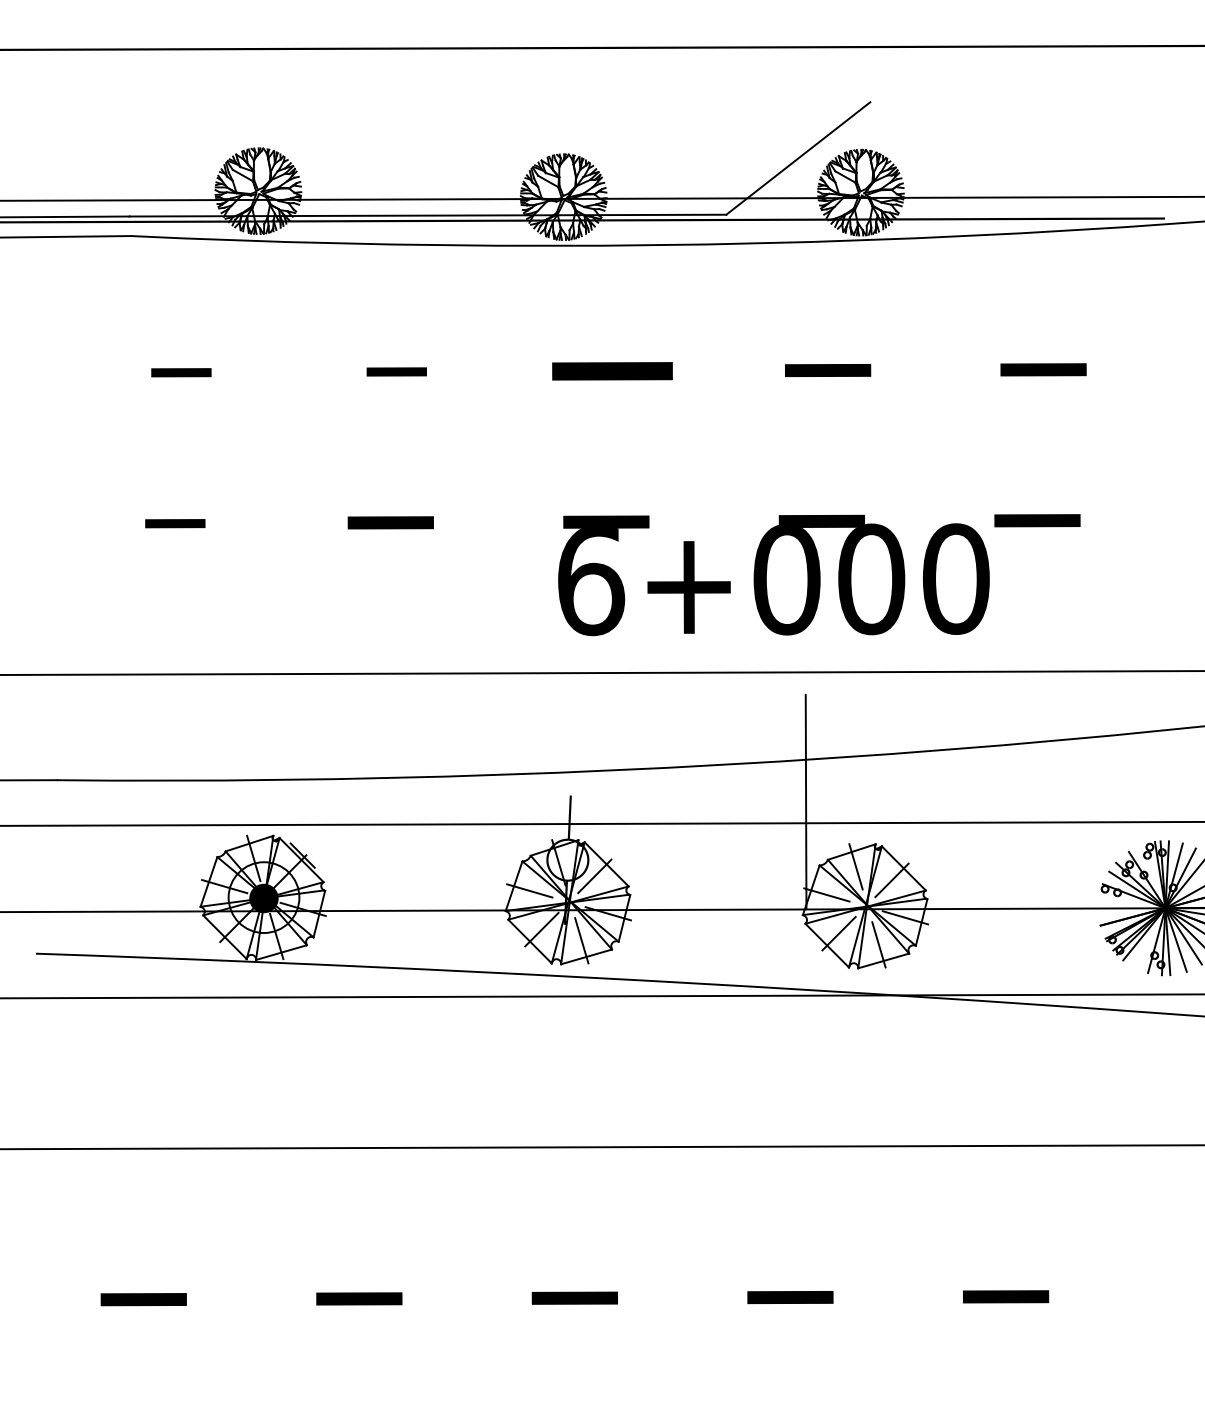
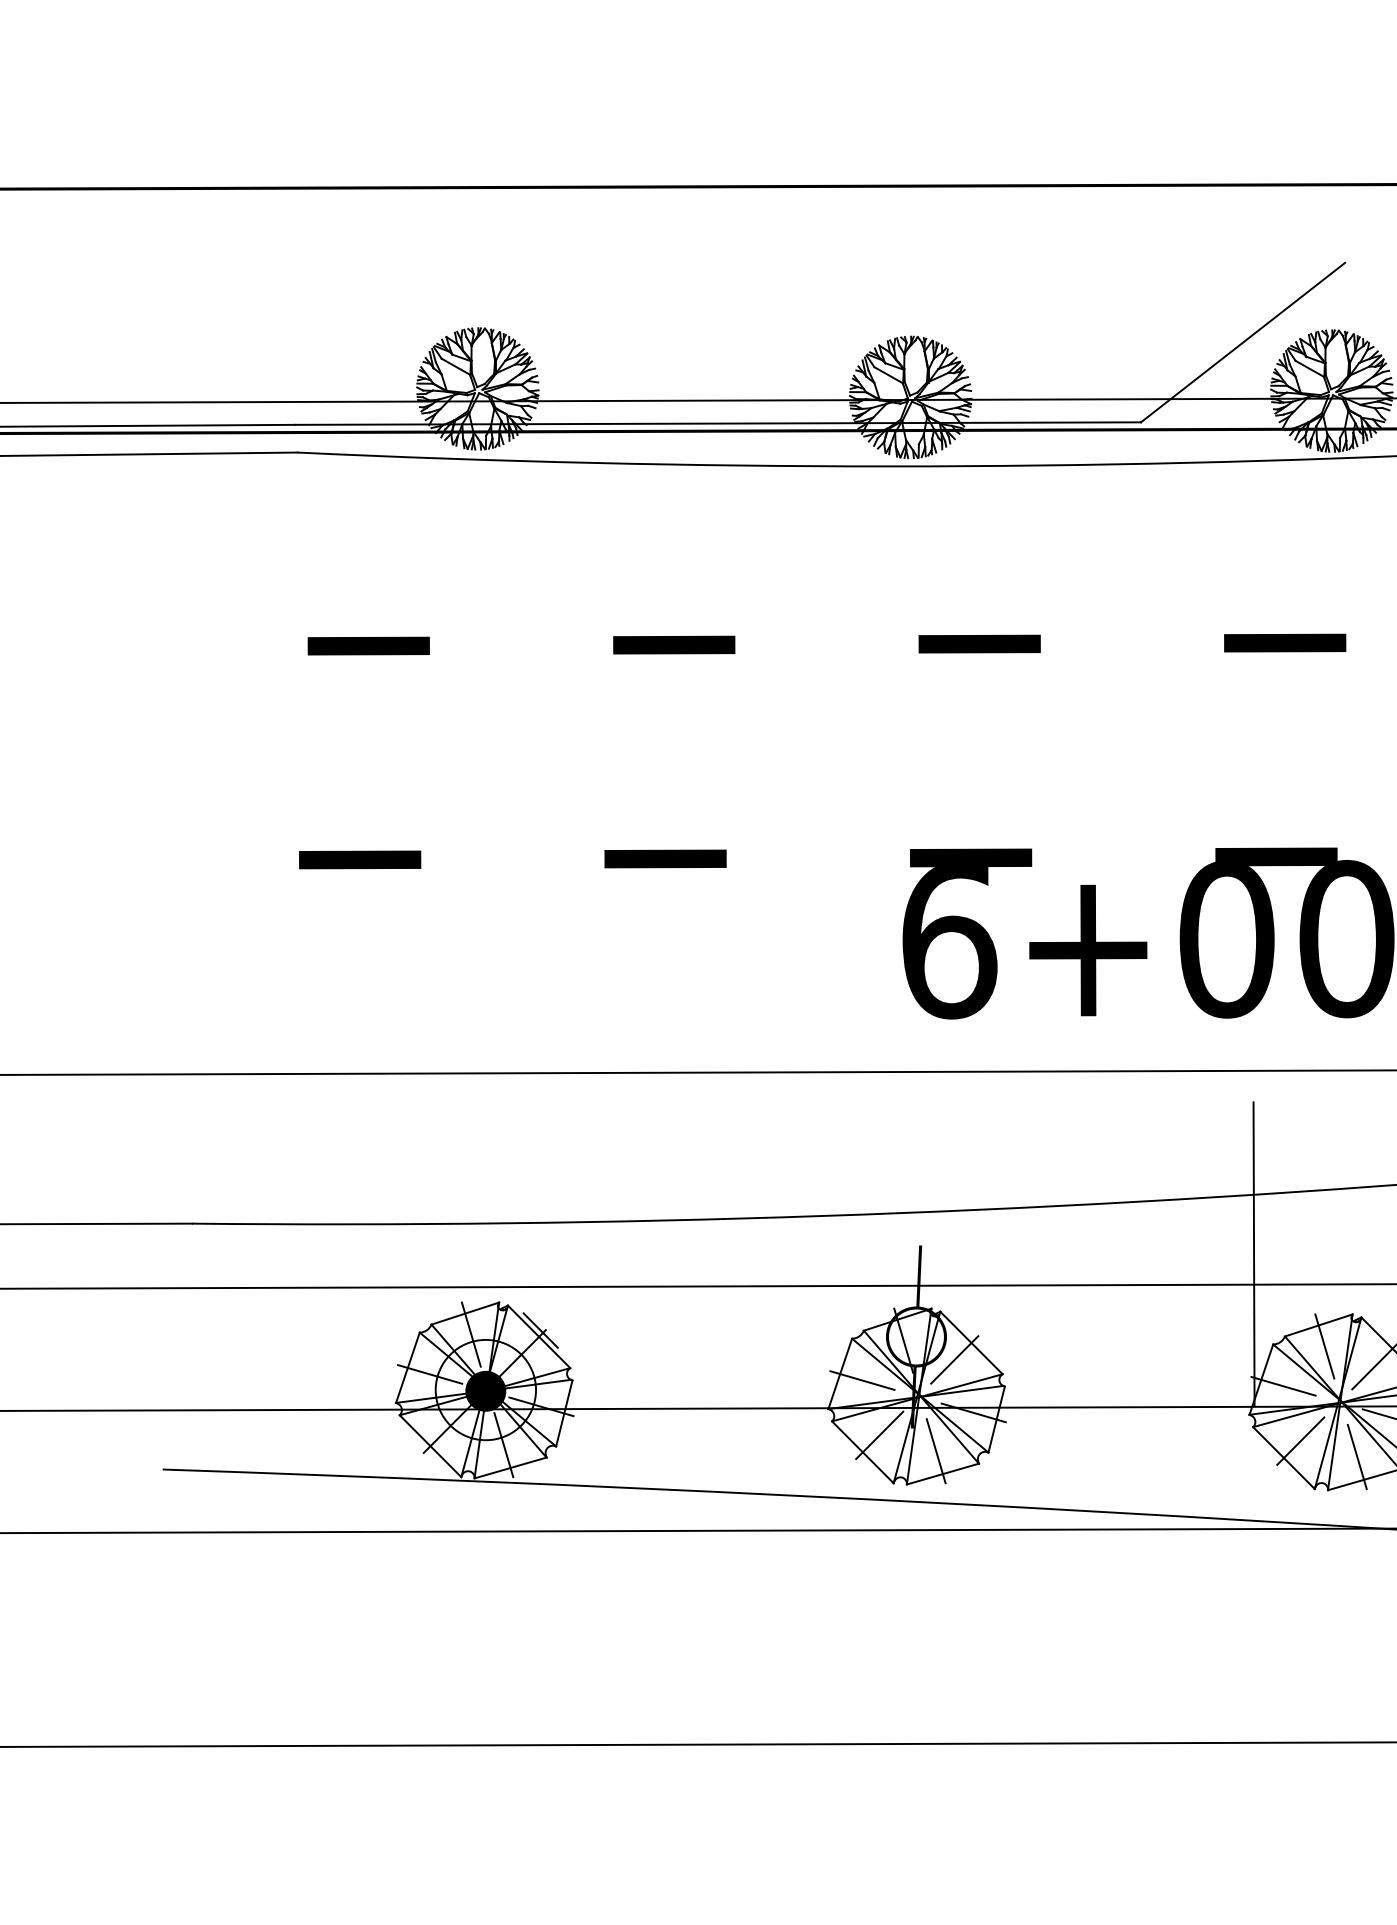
part: (612, 370) -> (979, 643), size x0.71
part: (396, 371) -> (673, 644), size x1.43
part: (181, 372) -> (368, 645), size x1.43
part: (175, 523) -> (360, 859), size x1.43

